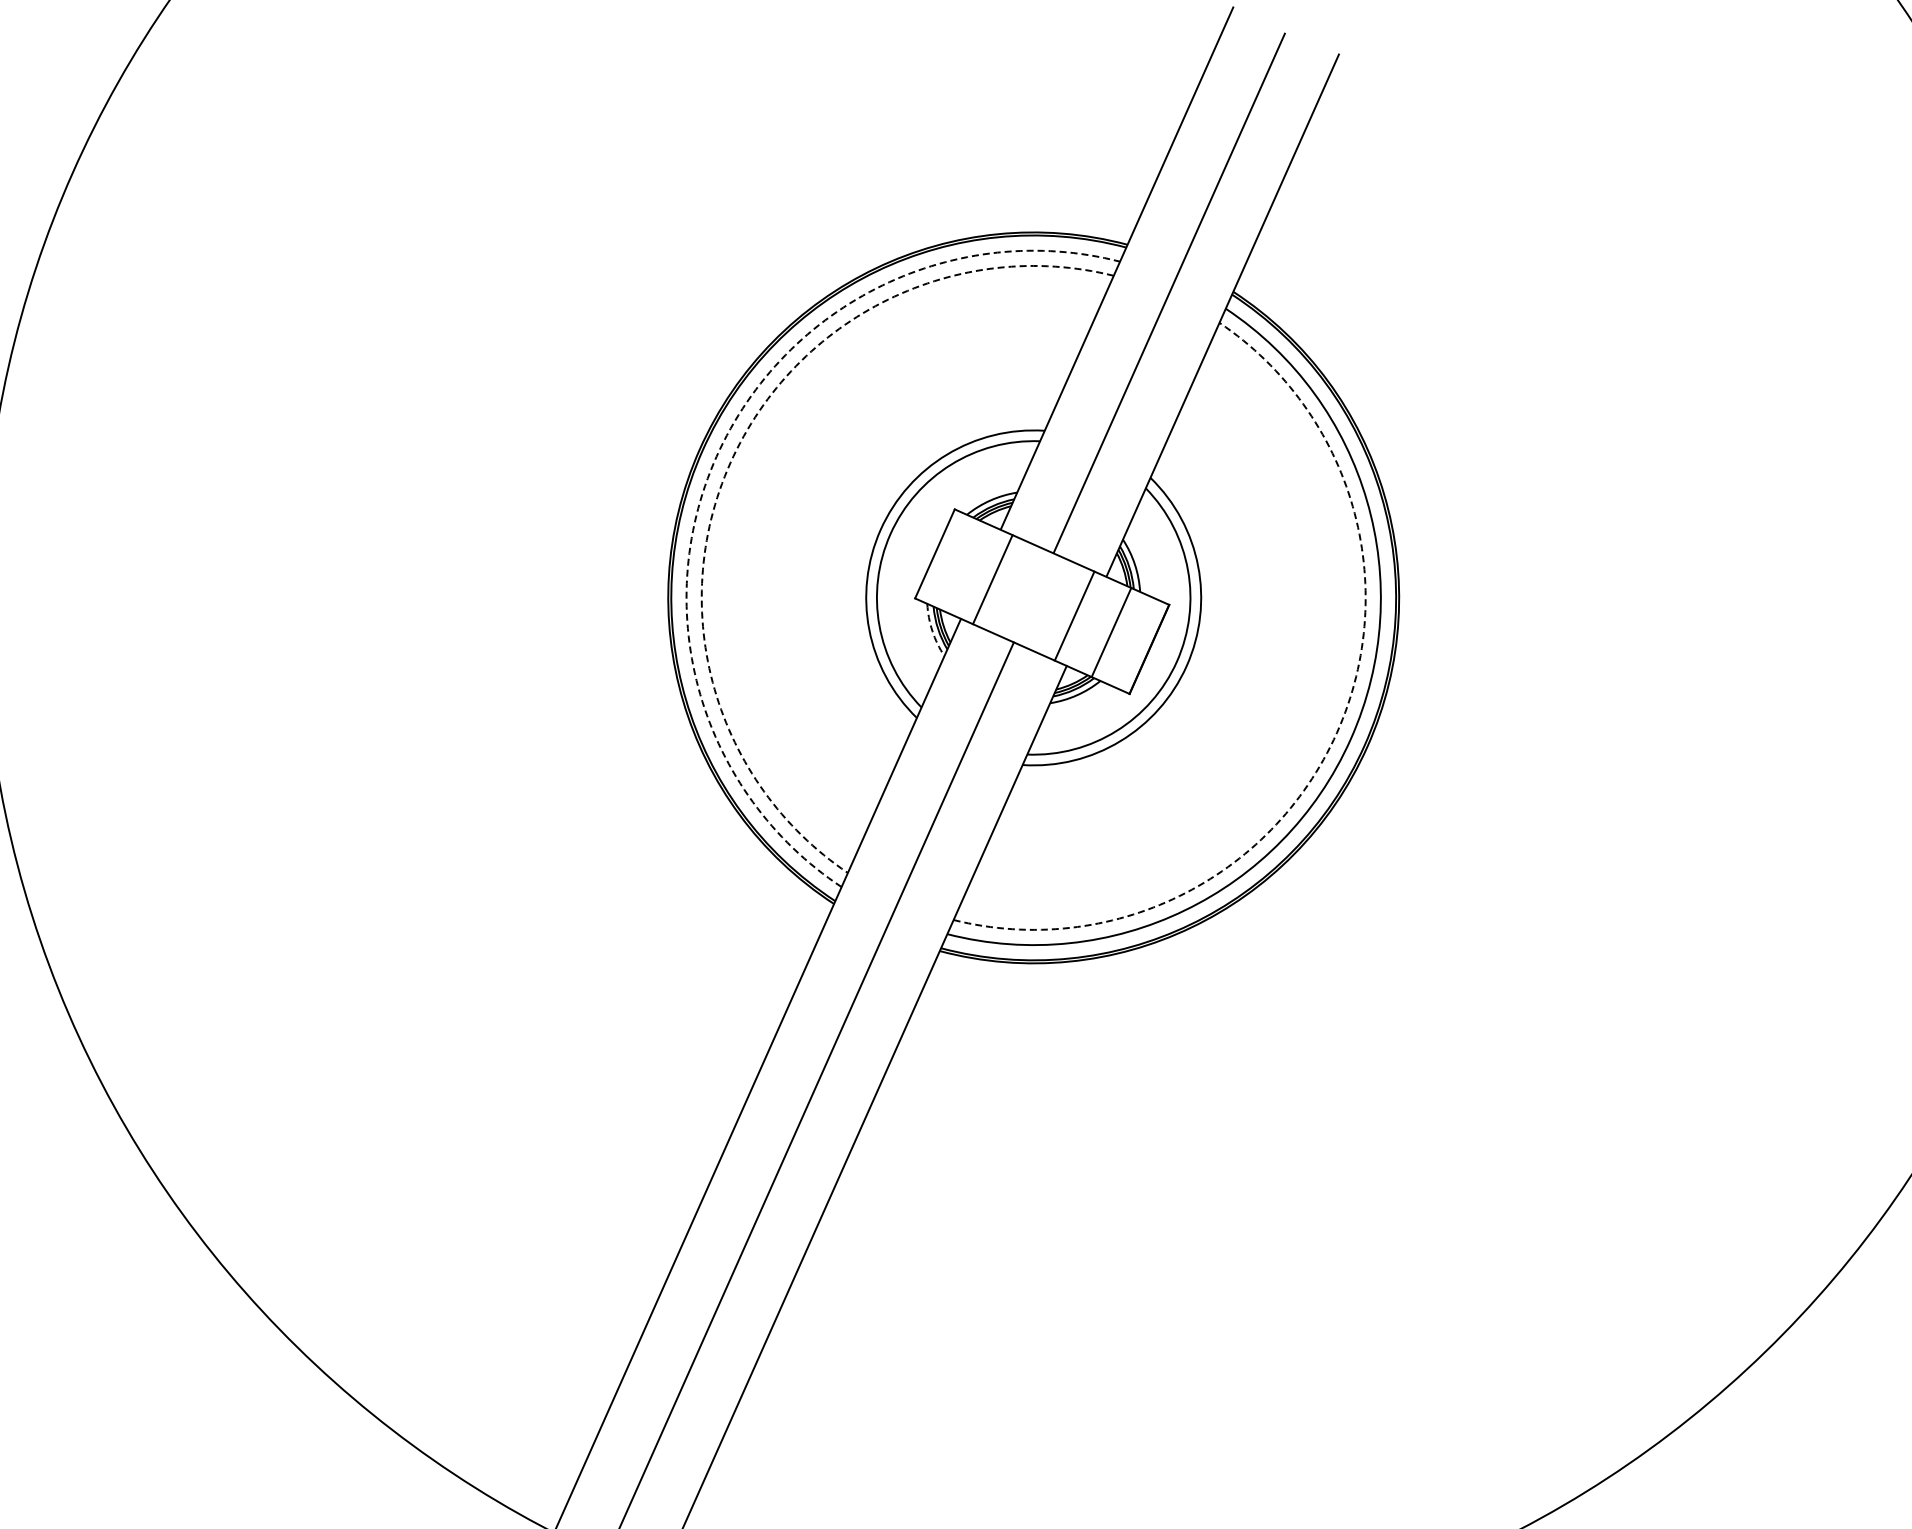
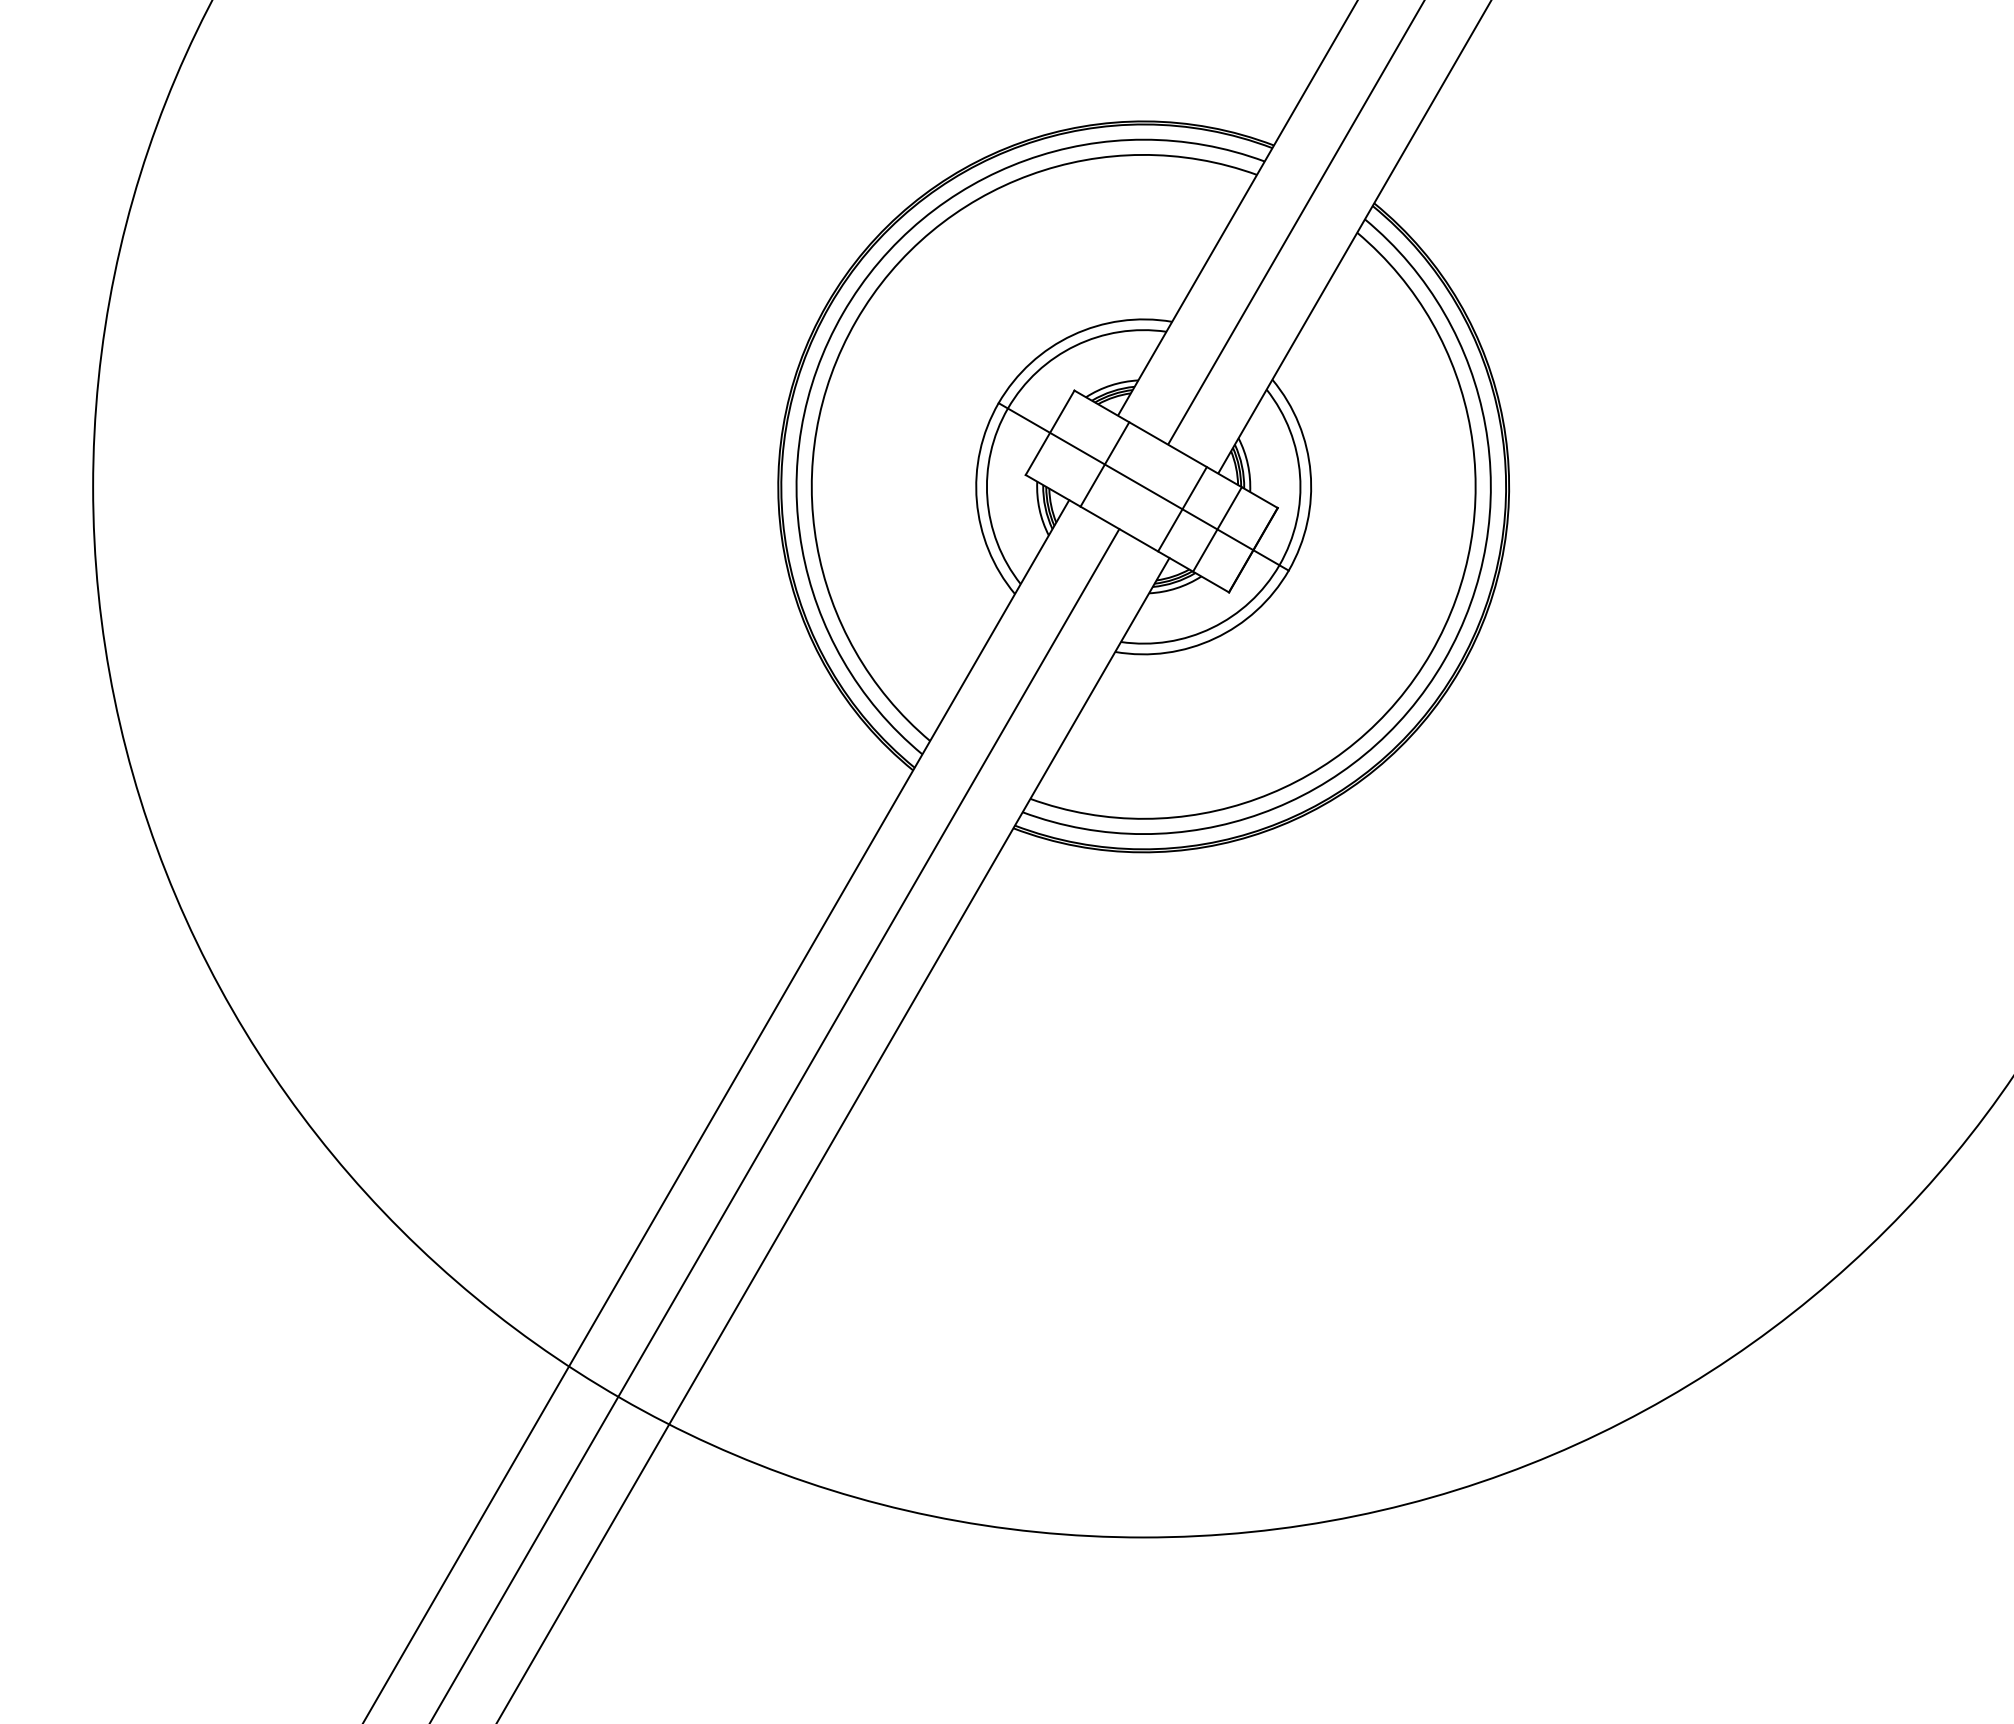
arc: (717, 456) -> (843, 313), dashed -> solid
arc: (730, 462) -> (856, 320), dashed -> solid
line: (1033, 597) -> (1143, 486), added
arc: (932, 631) -> (1039, 509), dashed -> solid
arc: (1337, 732) -> (1431, 652), dashed -> solid

